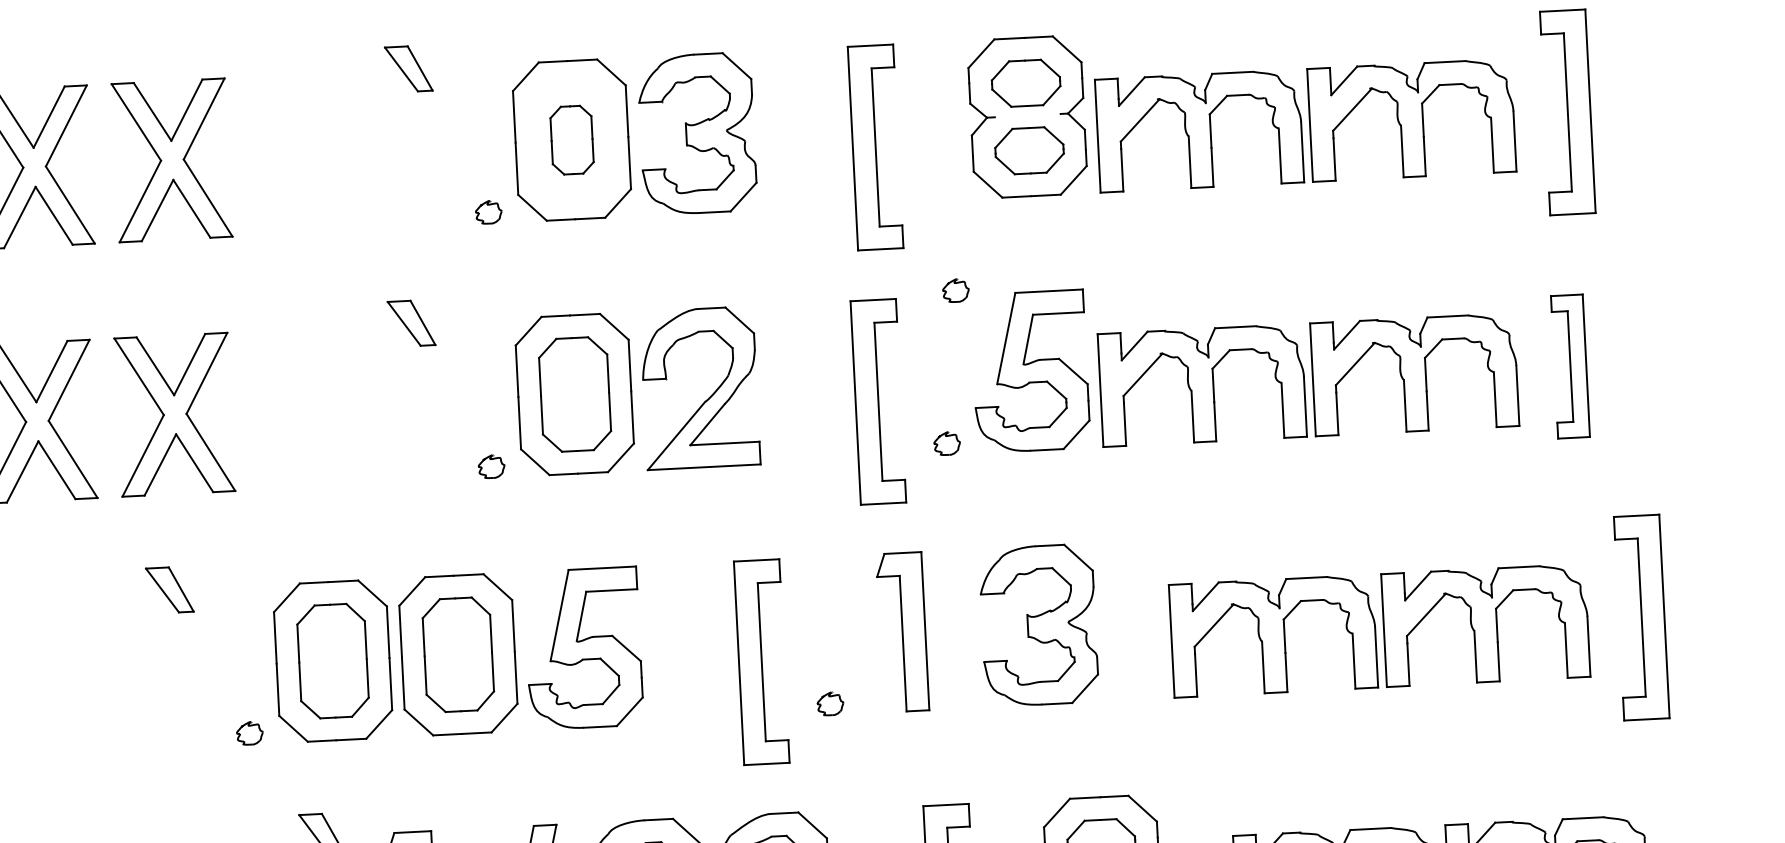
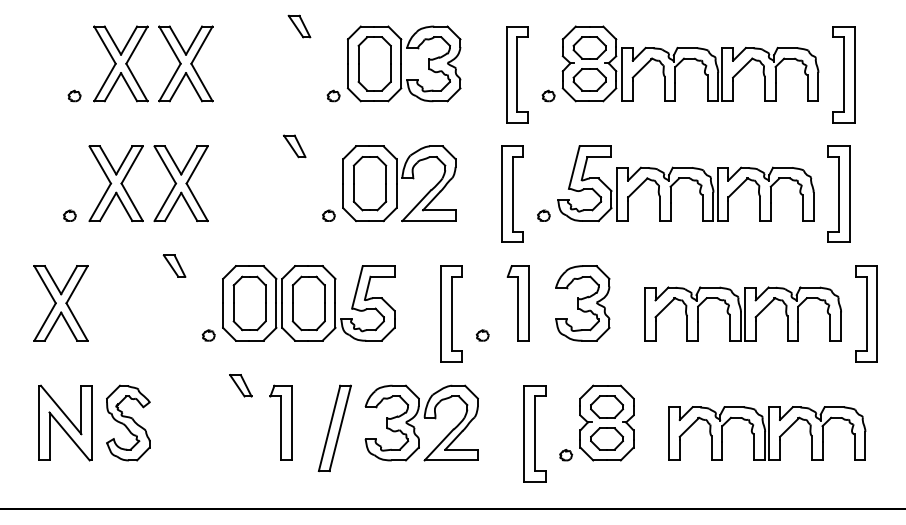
part: (571, 139) -> (374, 63), size x1.67
part: (955, 289) -> (548, 95), moved
part: (1569, 364) -> (838, 193), size x1.43

